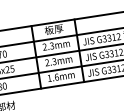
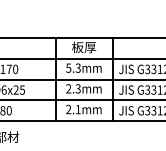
text: (44, 46) -> (68, 67), 2.3mm -> 5.3mm
text: (53, 77) -> (73, 109), 1.6mm -> 2.1mm

